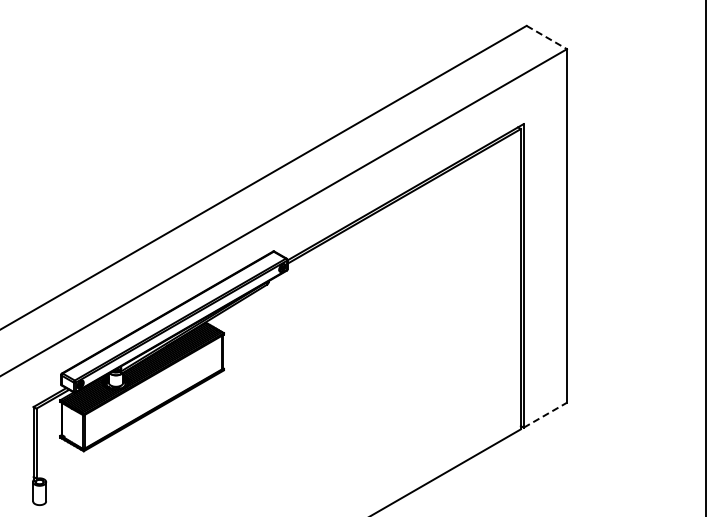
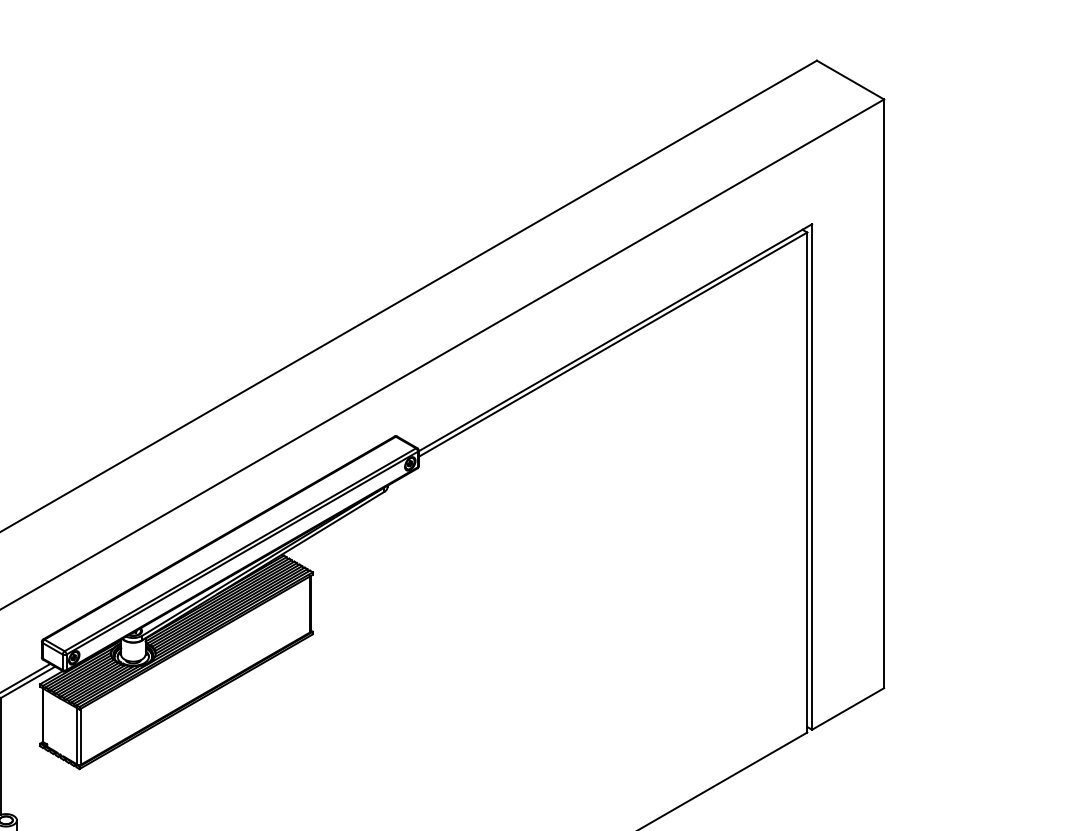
line: (547, 37) -> (851, 80), dashed -> solid
line: (545, 415) -> (848, 709), dashed -> solid

